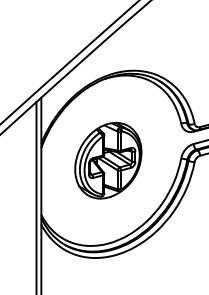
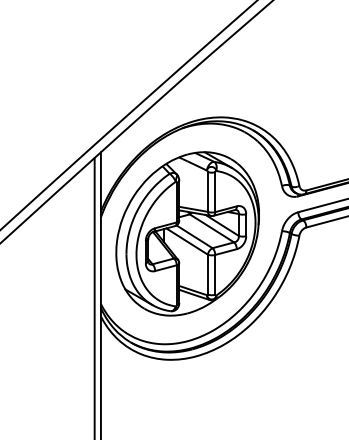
part: (108, 160) -> (187, 233), size x1.67

